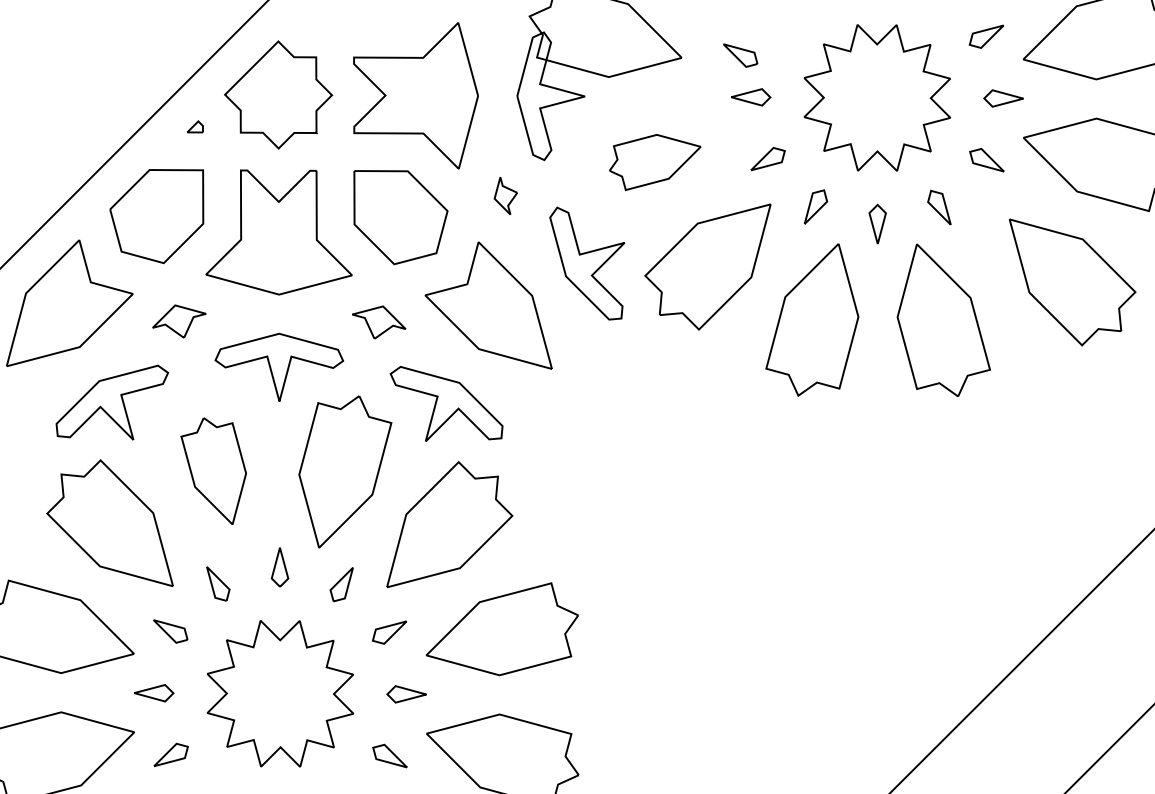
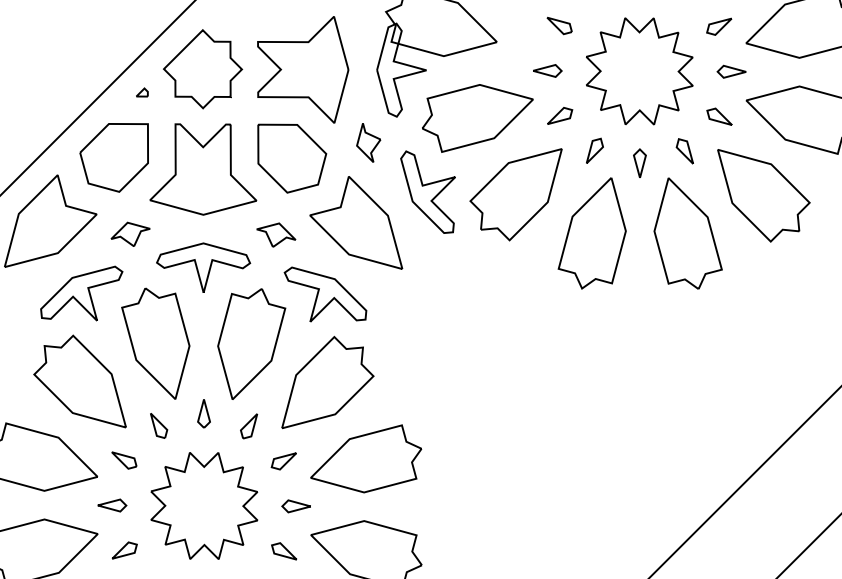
part: (740, 55) -> (559, 25), moved
part: (654, 162) -> (477, 118), size x1.67
part: (505, 195) -> (368, 142), size x1.43
part: (1072, 282) -> (763, 195), moved
part: (213, 470) -> (155, 343), size x1.43

